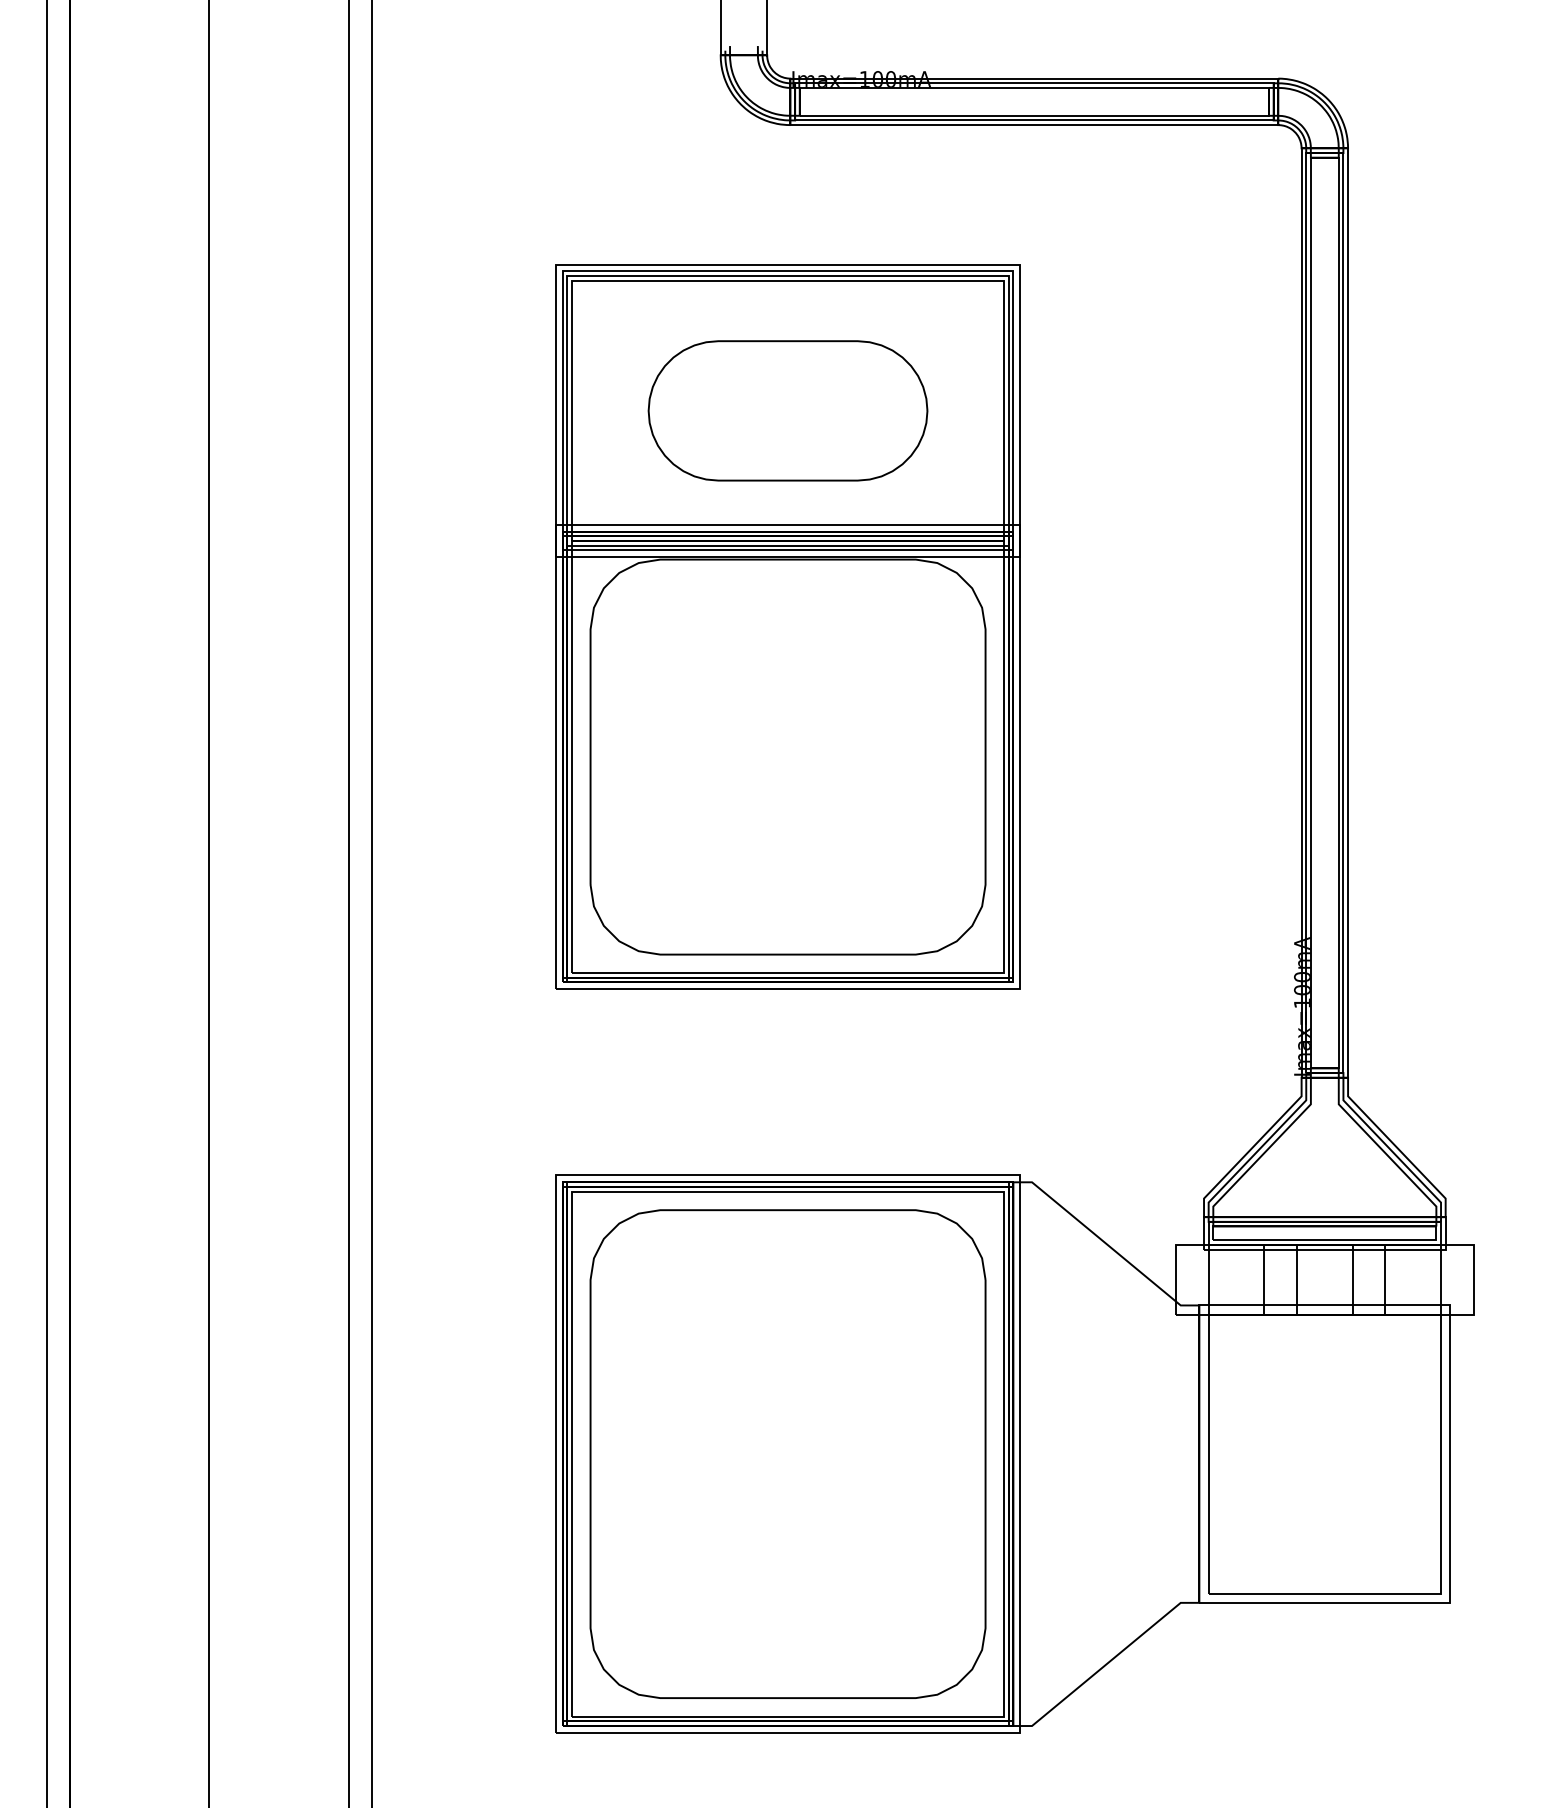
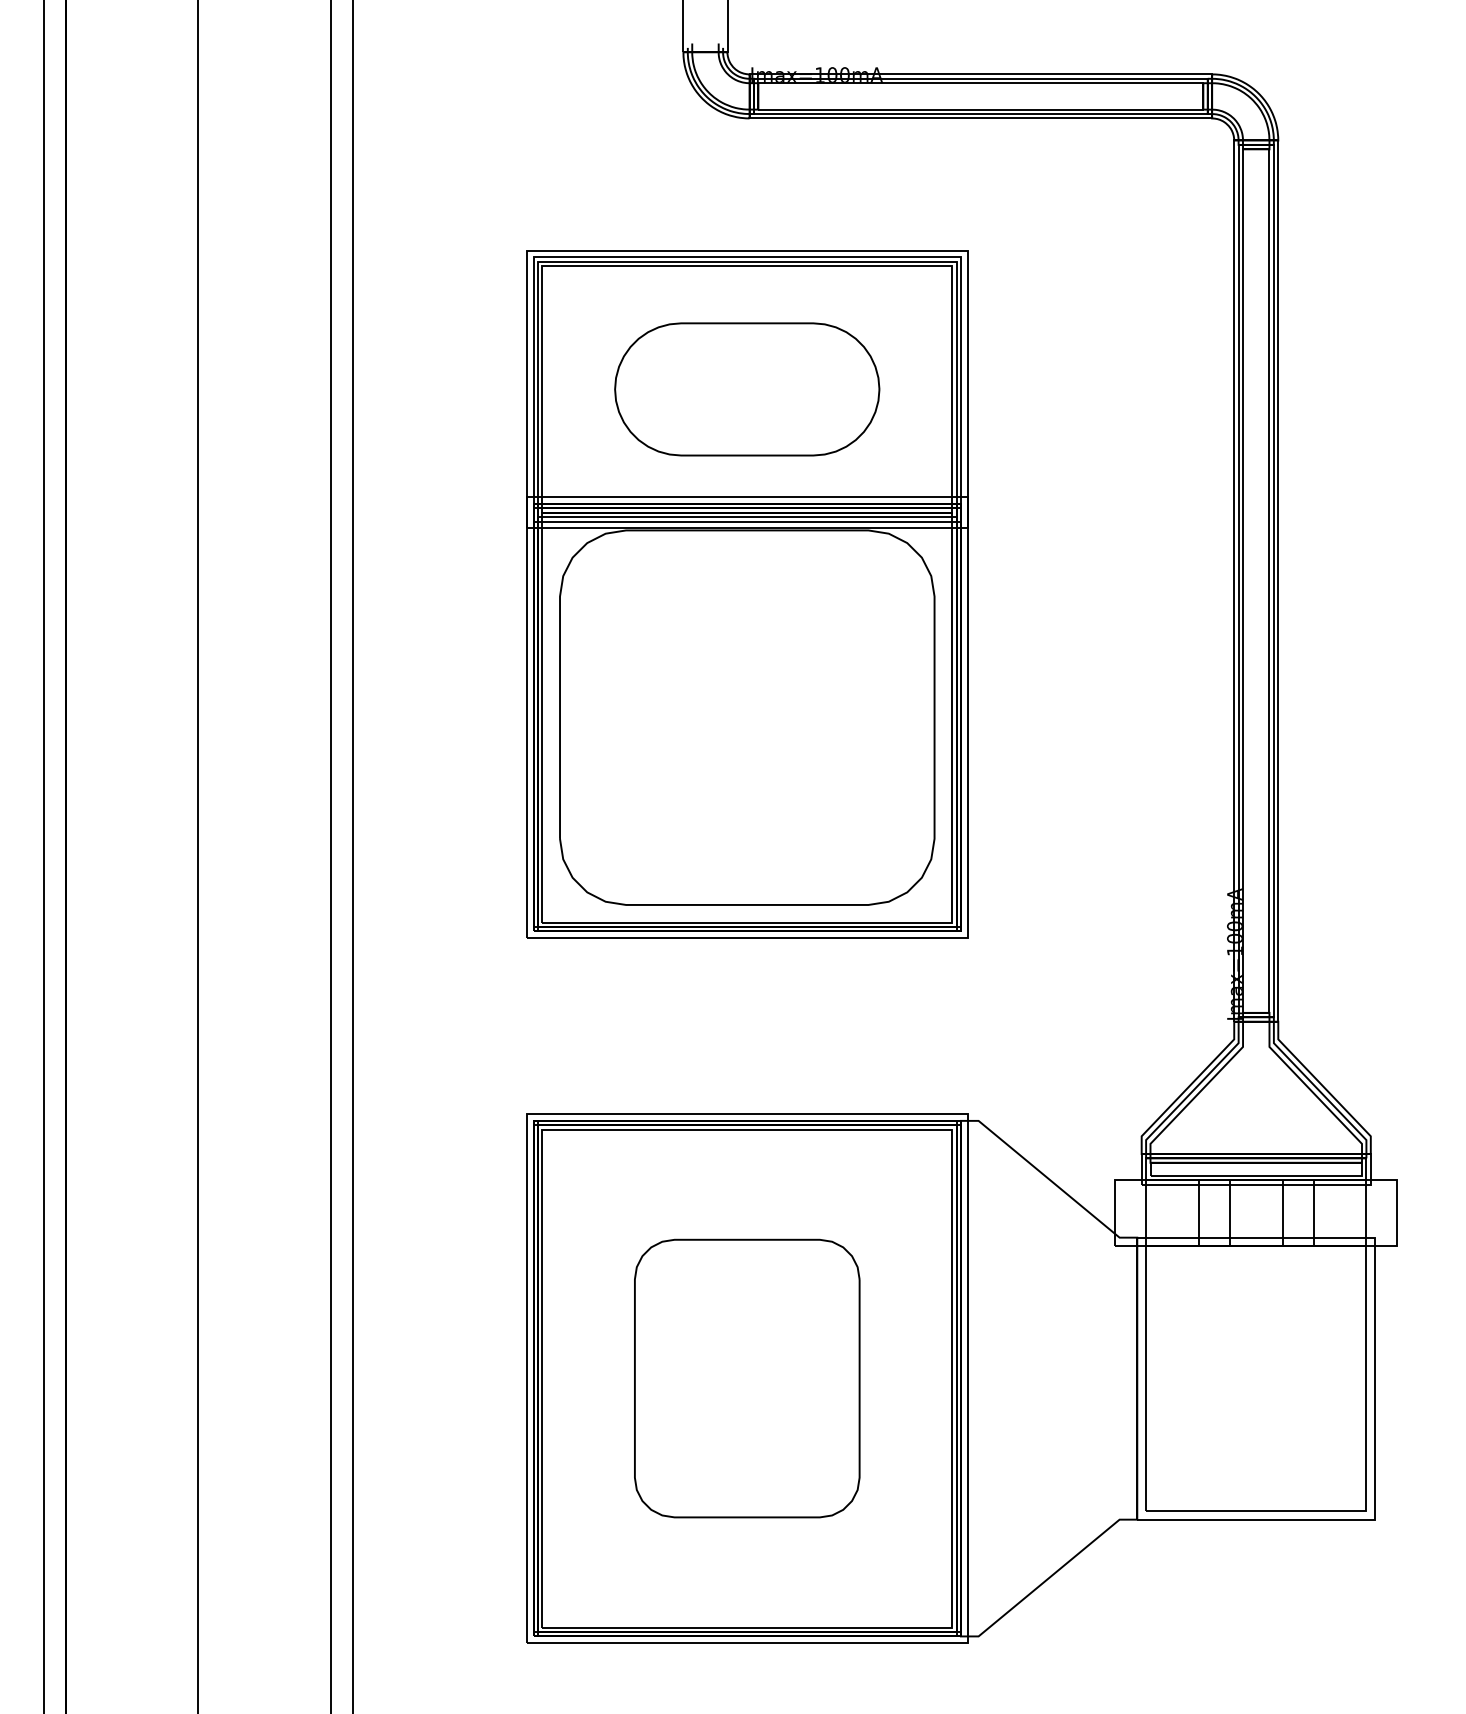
part: (787, 1453) -> (746, 1378), size x0.6

